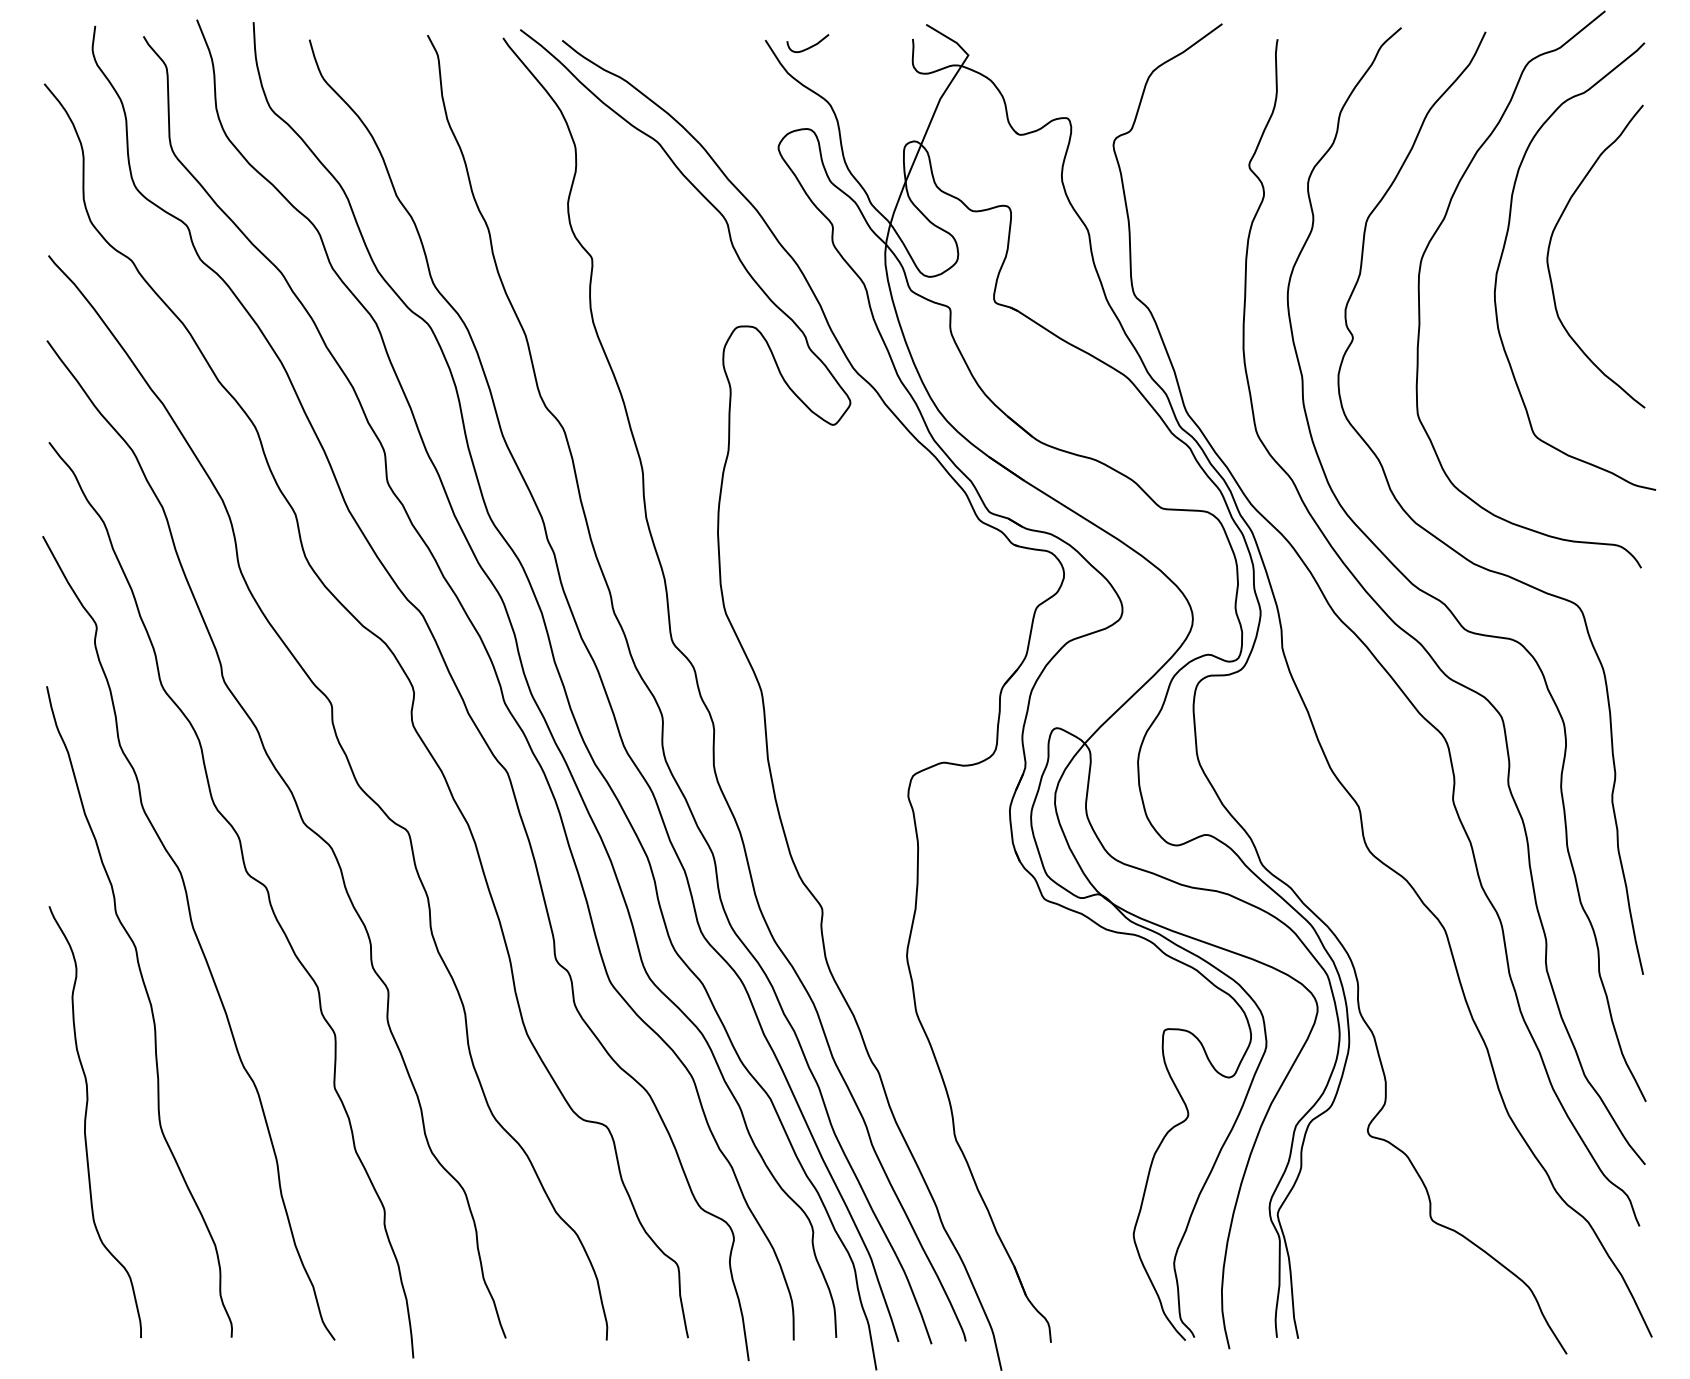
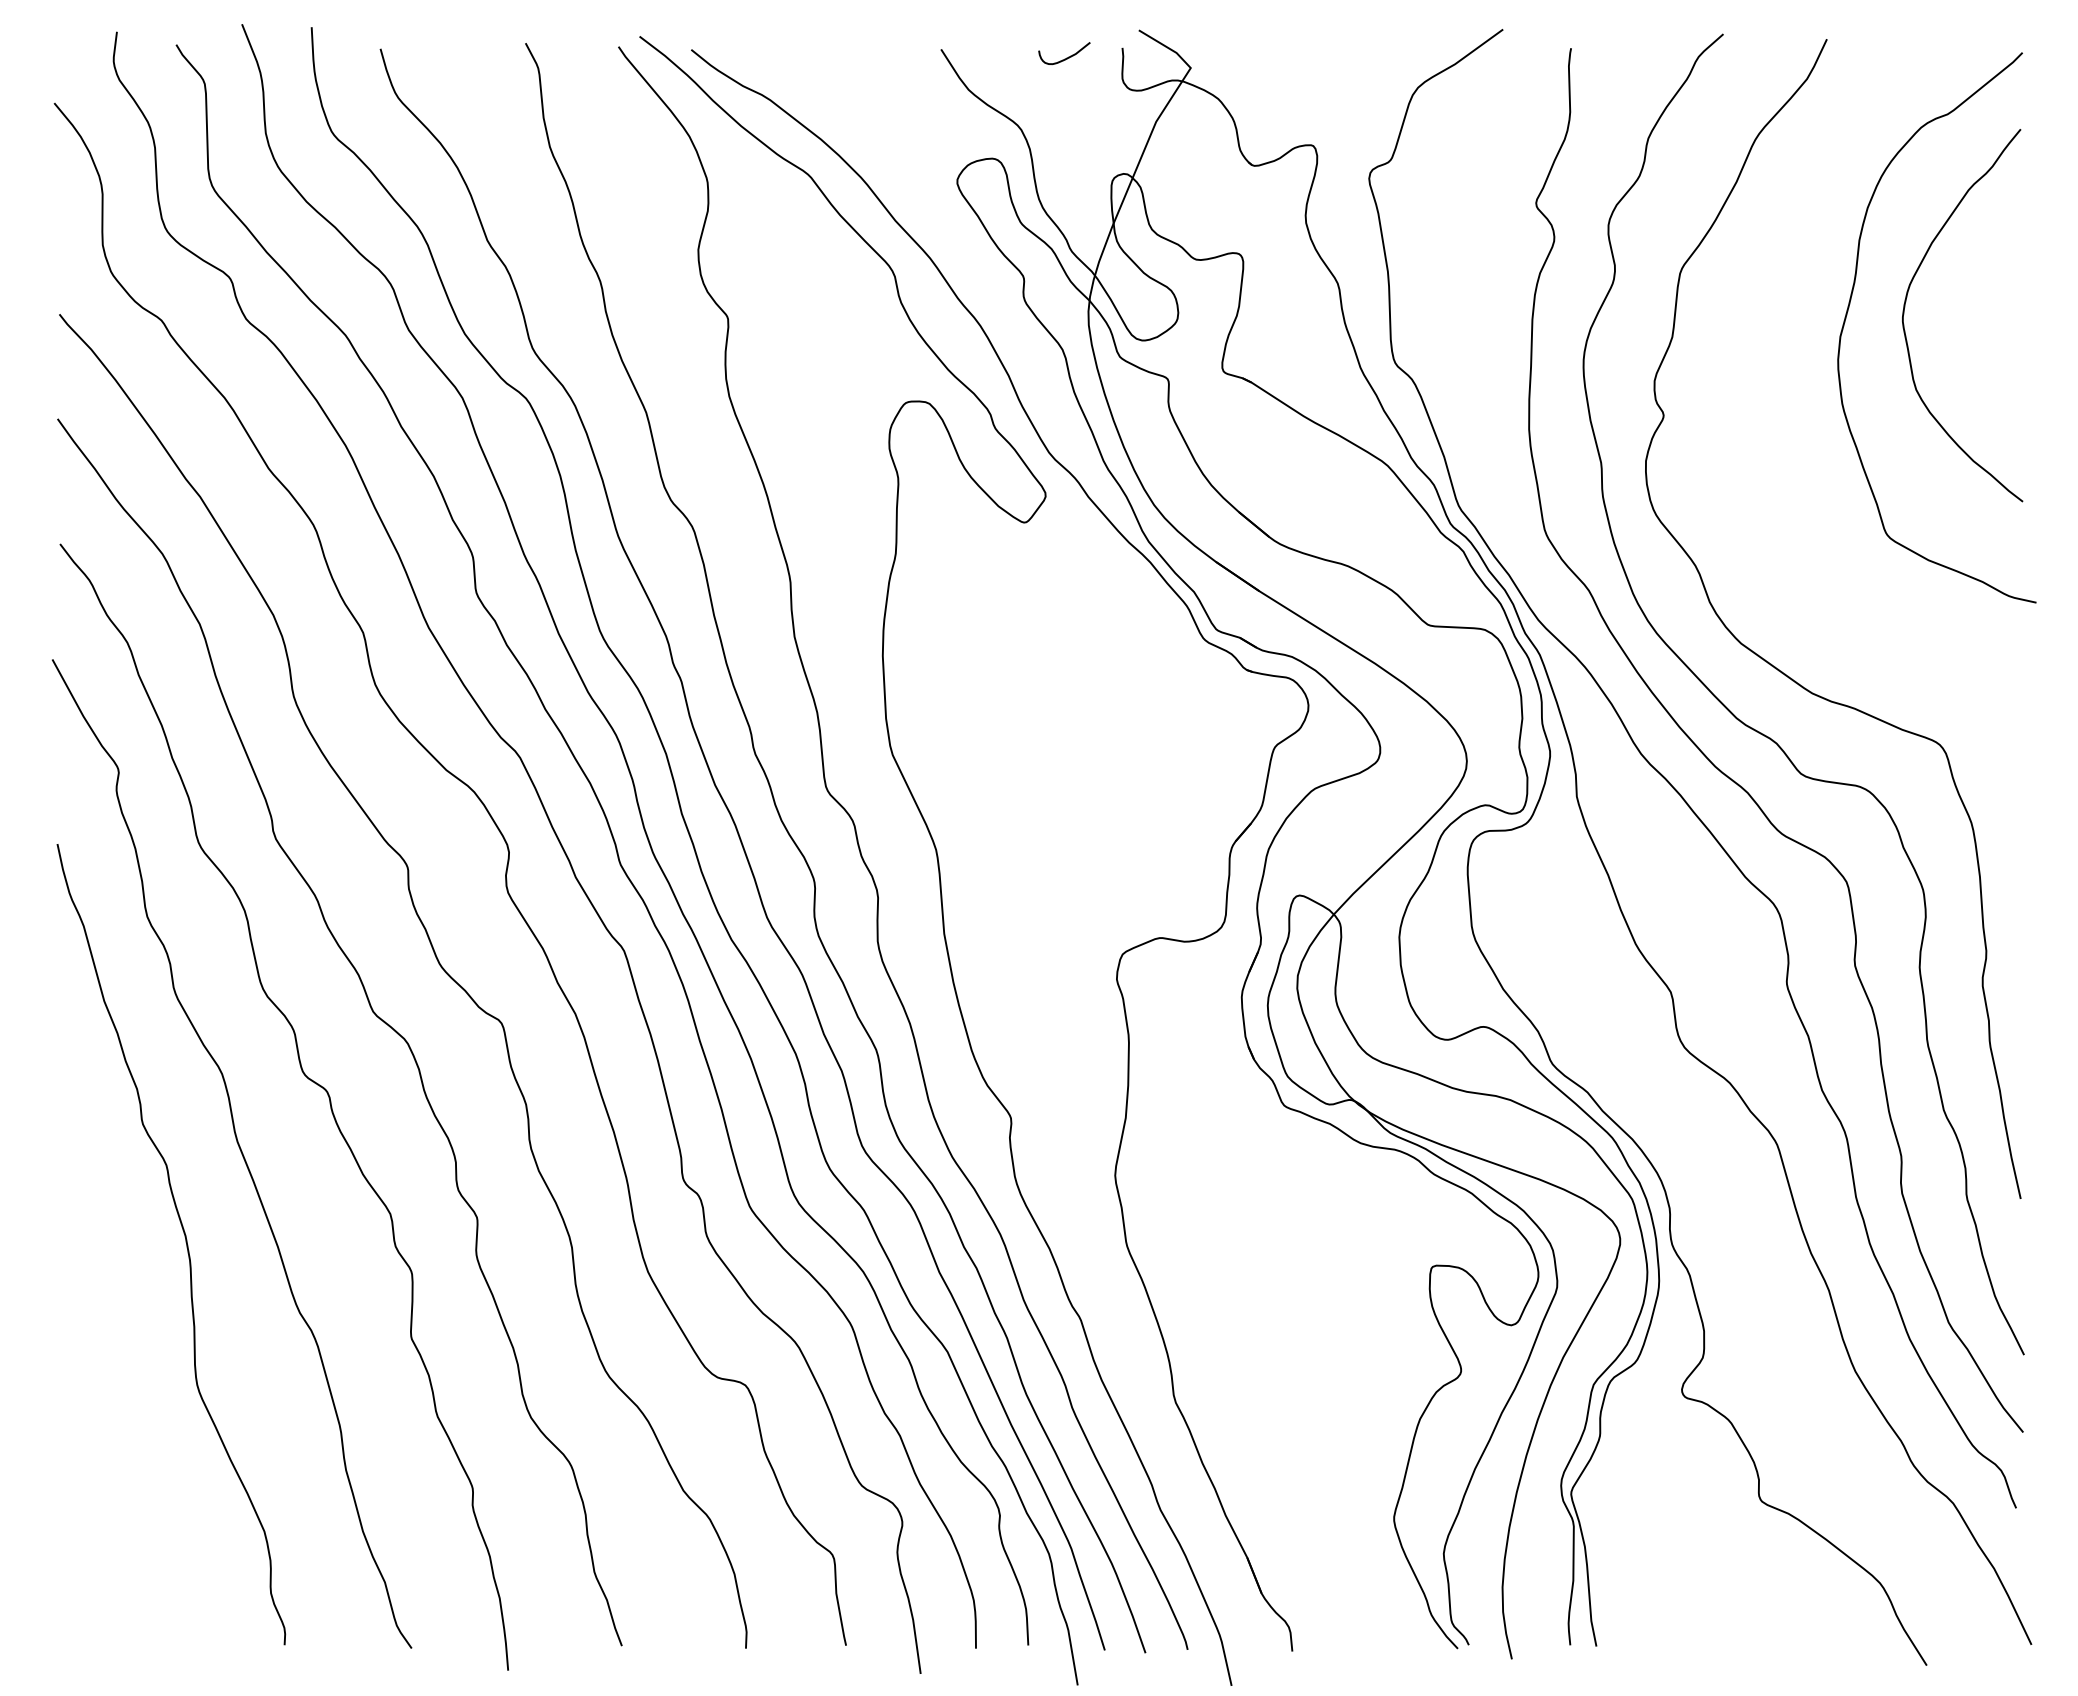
curve: (809, 46) -> (1066, 57), moved
curve: (1438, 228) -> (1769, 281), removed
curve: (85, 1121) -> (105, 1379), removed

